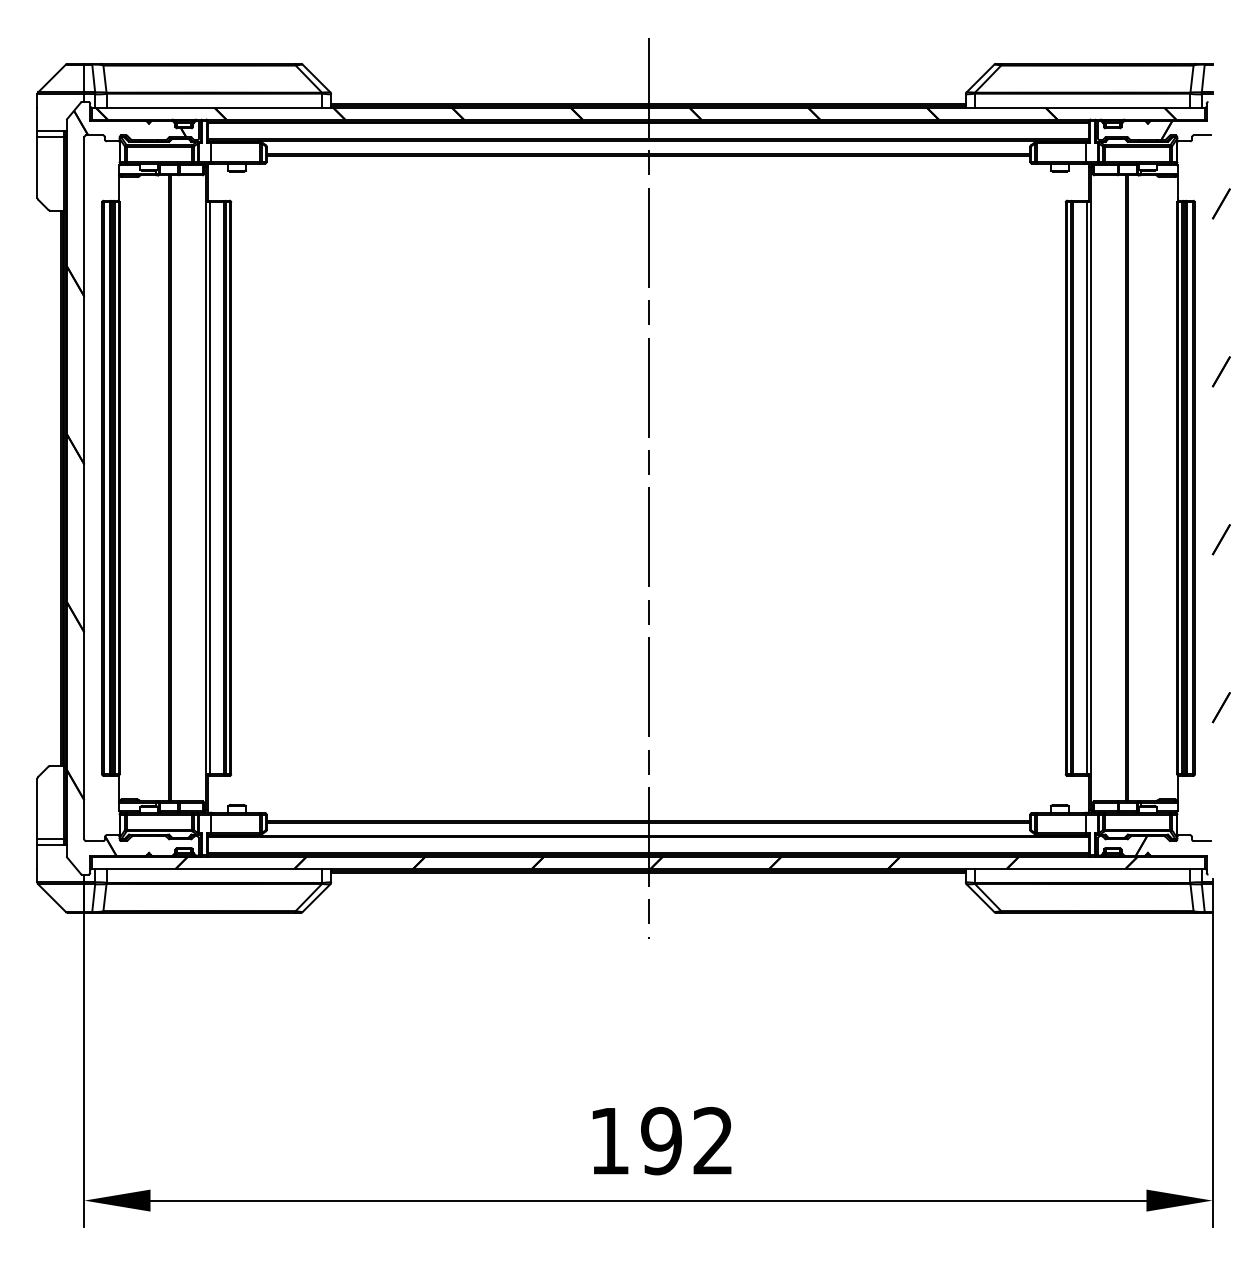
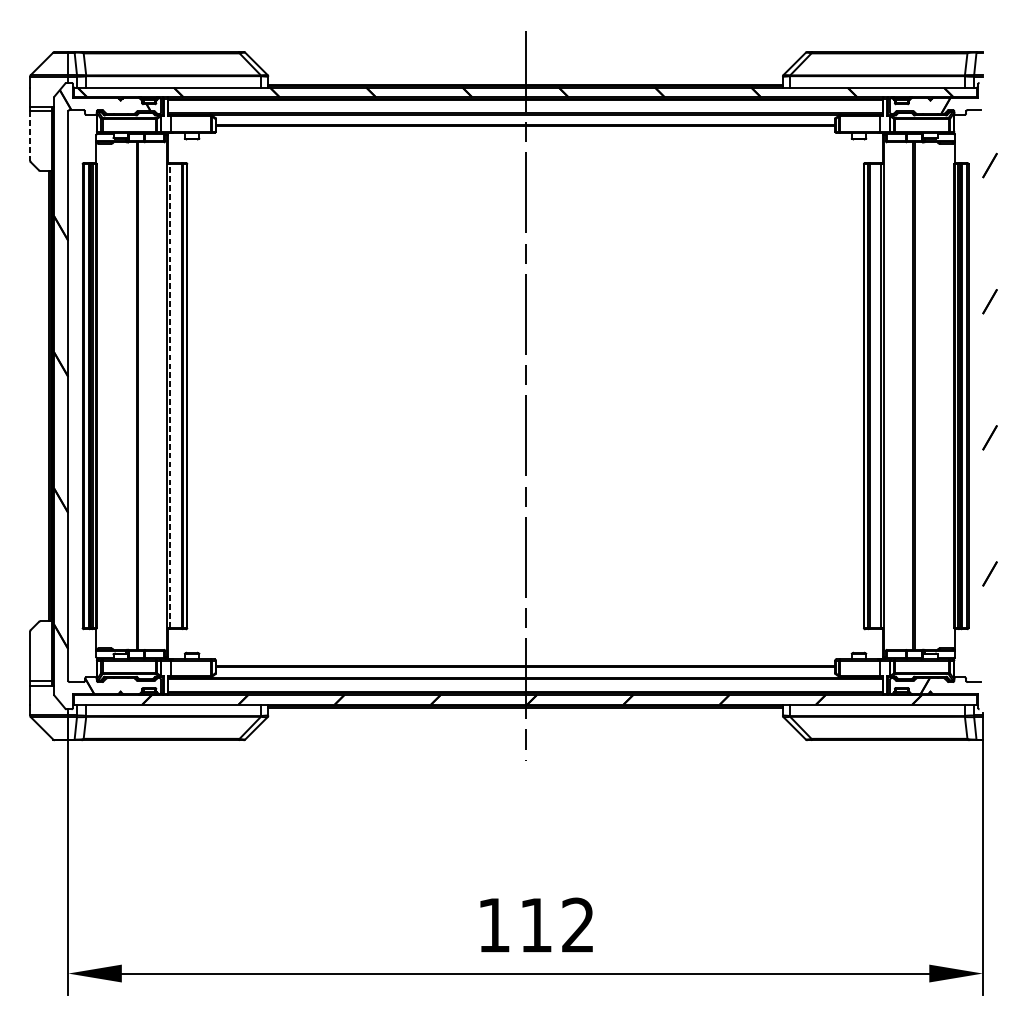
line: (37, 167) -> (30, 136), solid -> dashed
line: (210, 488) -> (170, 396), solid -> dashed
text: (661, 1140) -> (536, 924), 192 -> 112

